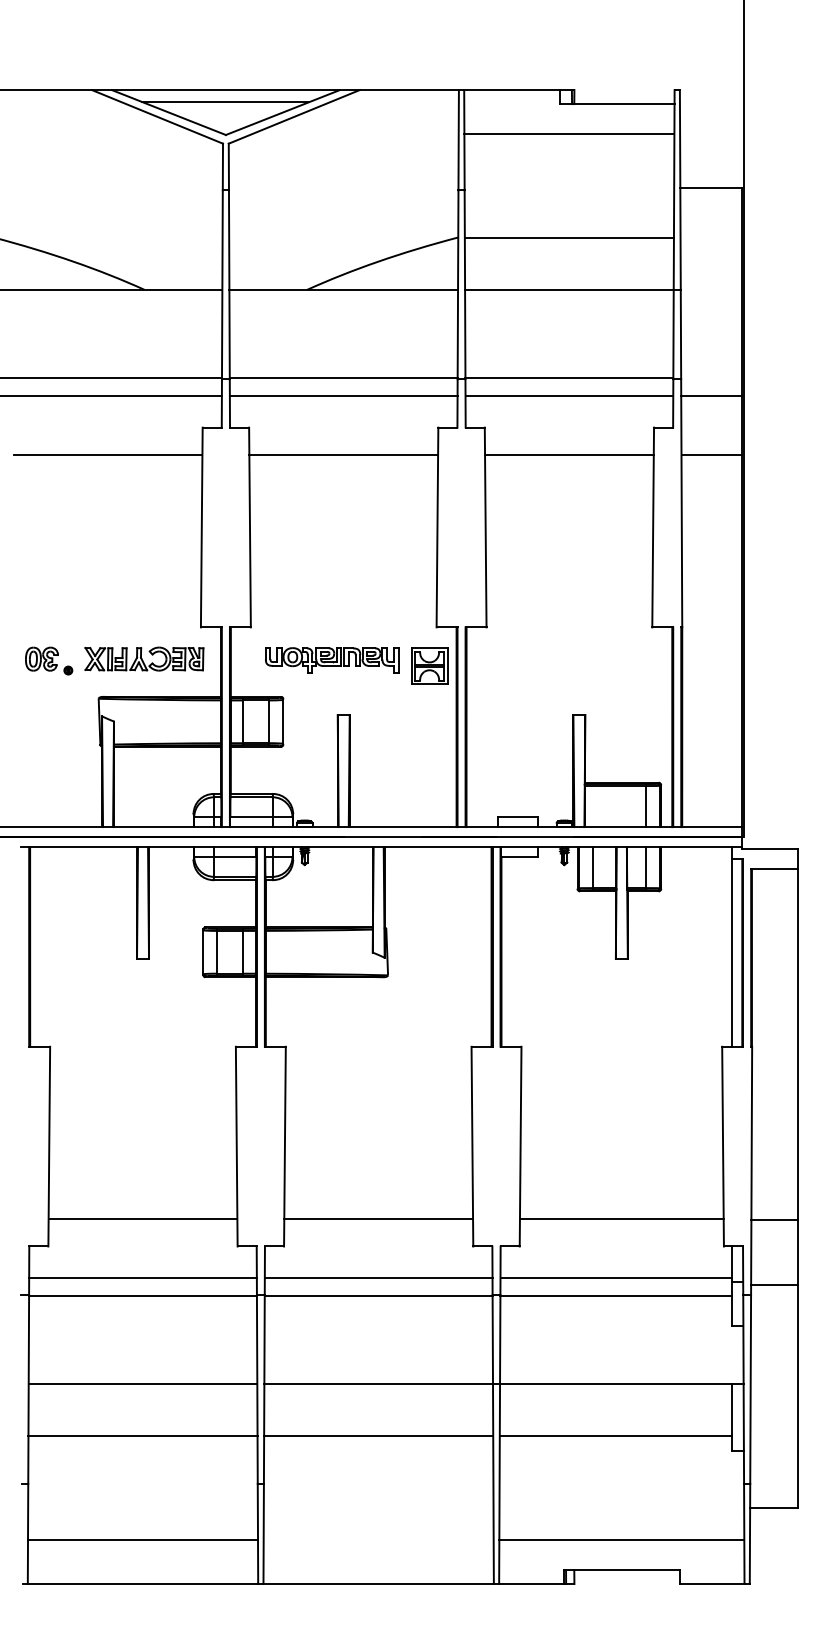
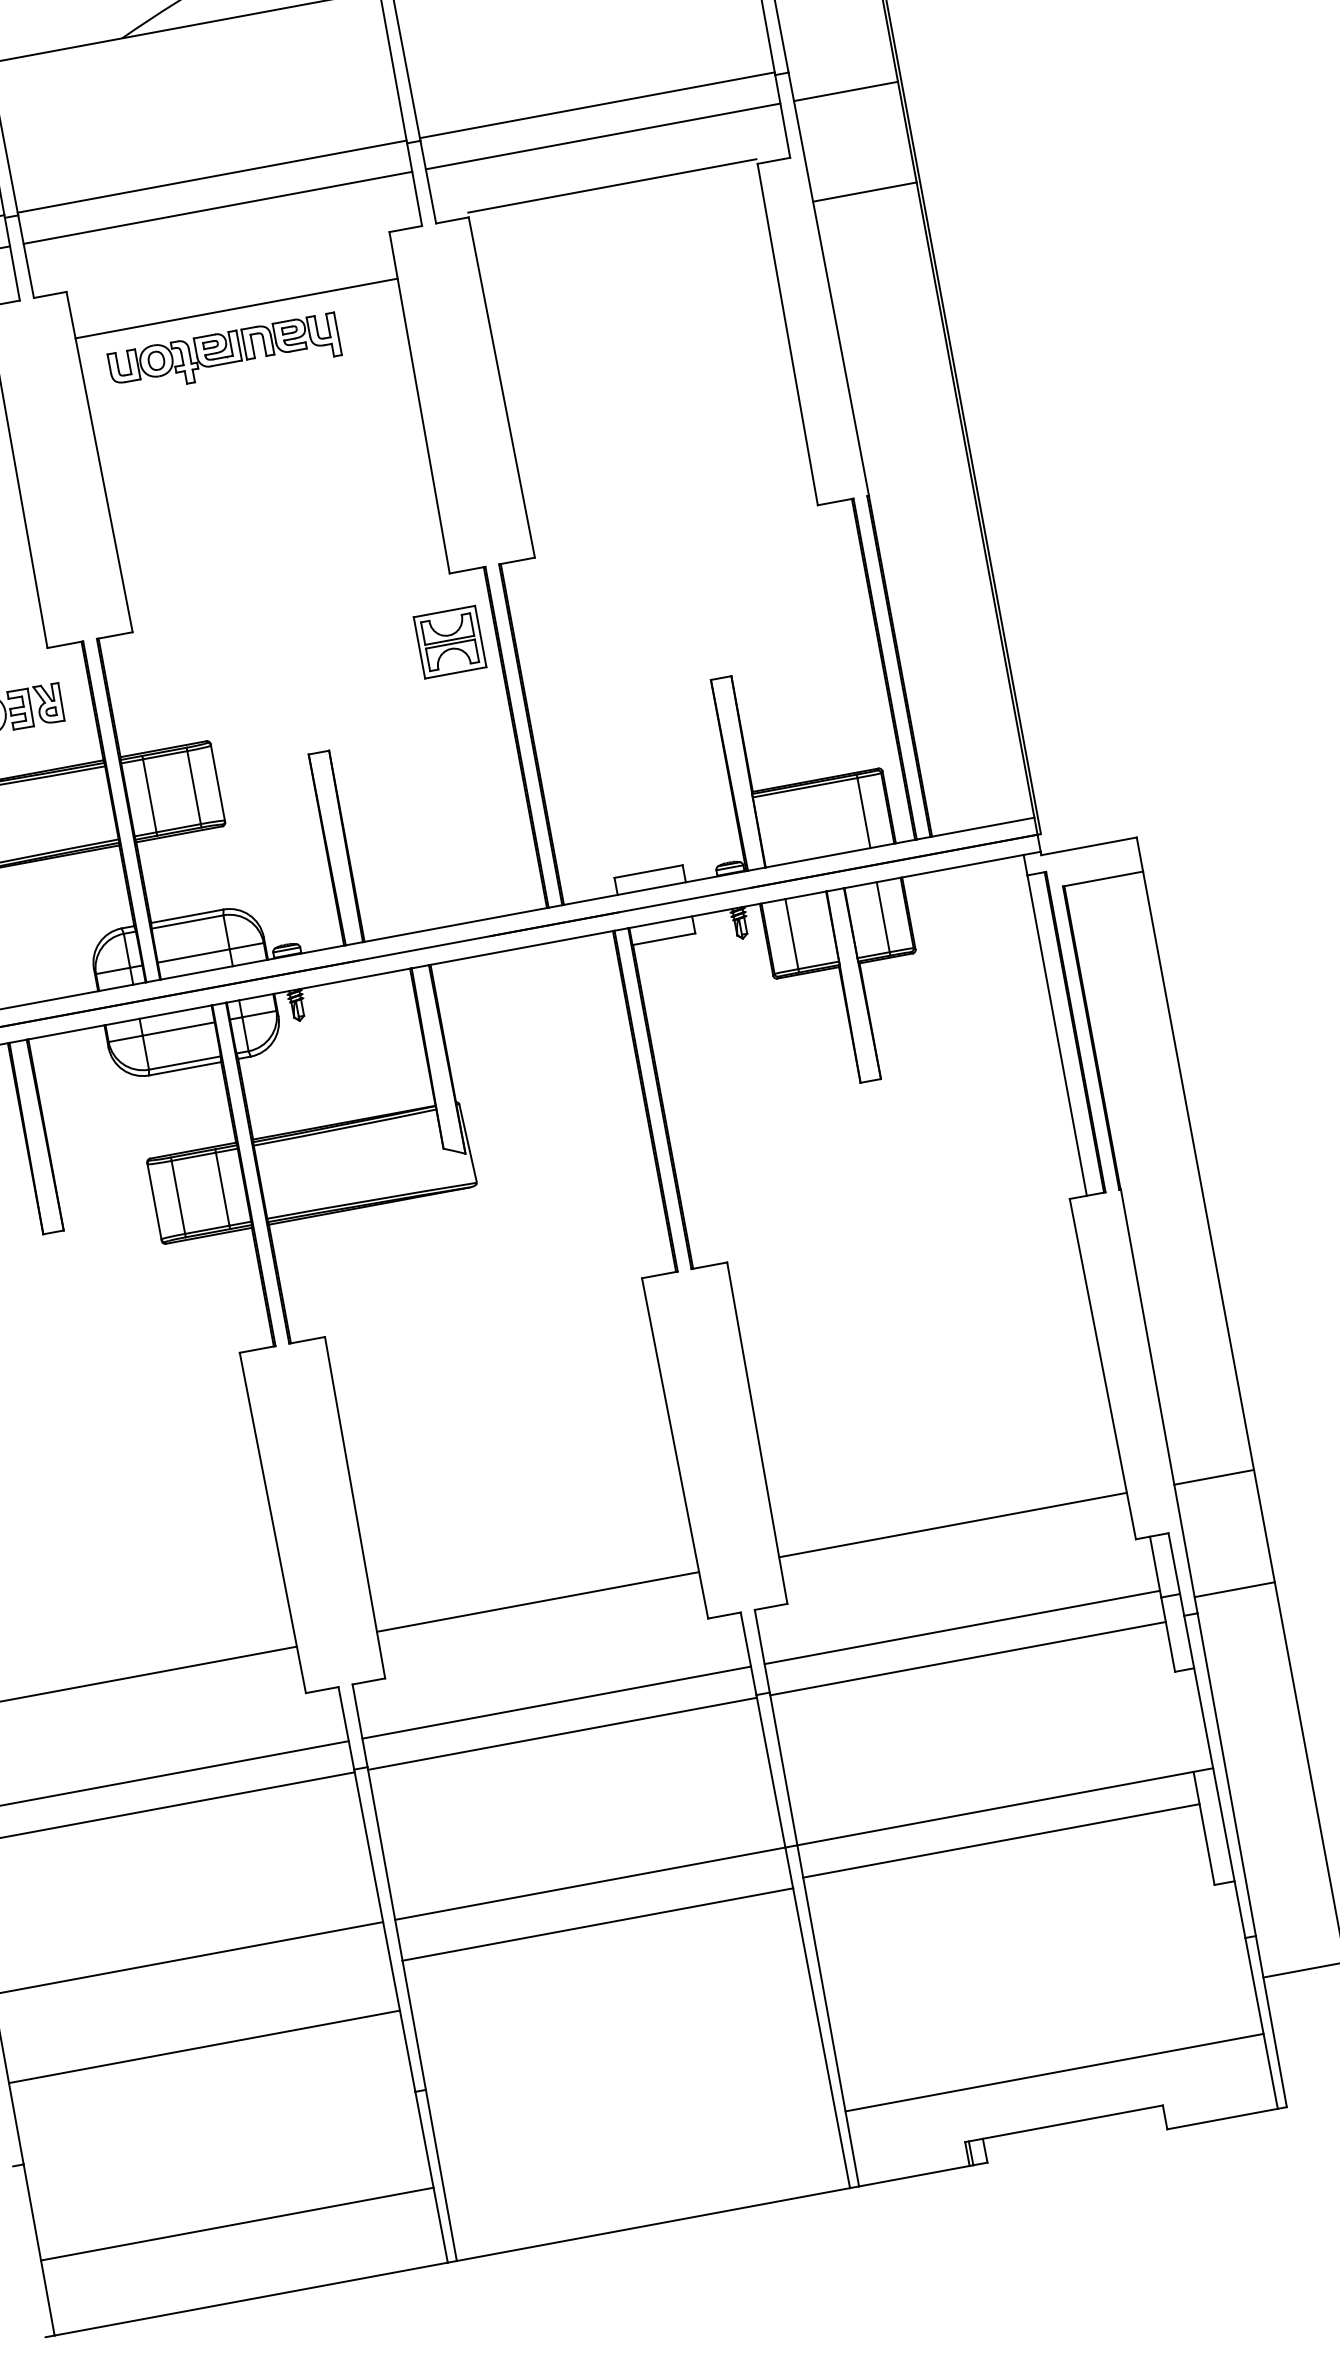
line: (569, 454) -> (612, 185), moved
part: (332, 660) -> (225, 354), moved
line: (378, 1436) -> (597, 1925), moved
line: (615, 1436) -> (1000, 1841), moved

